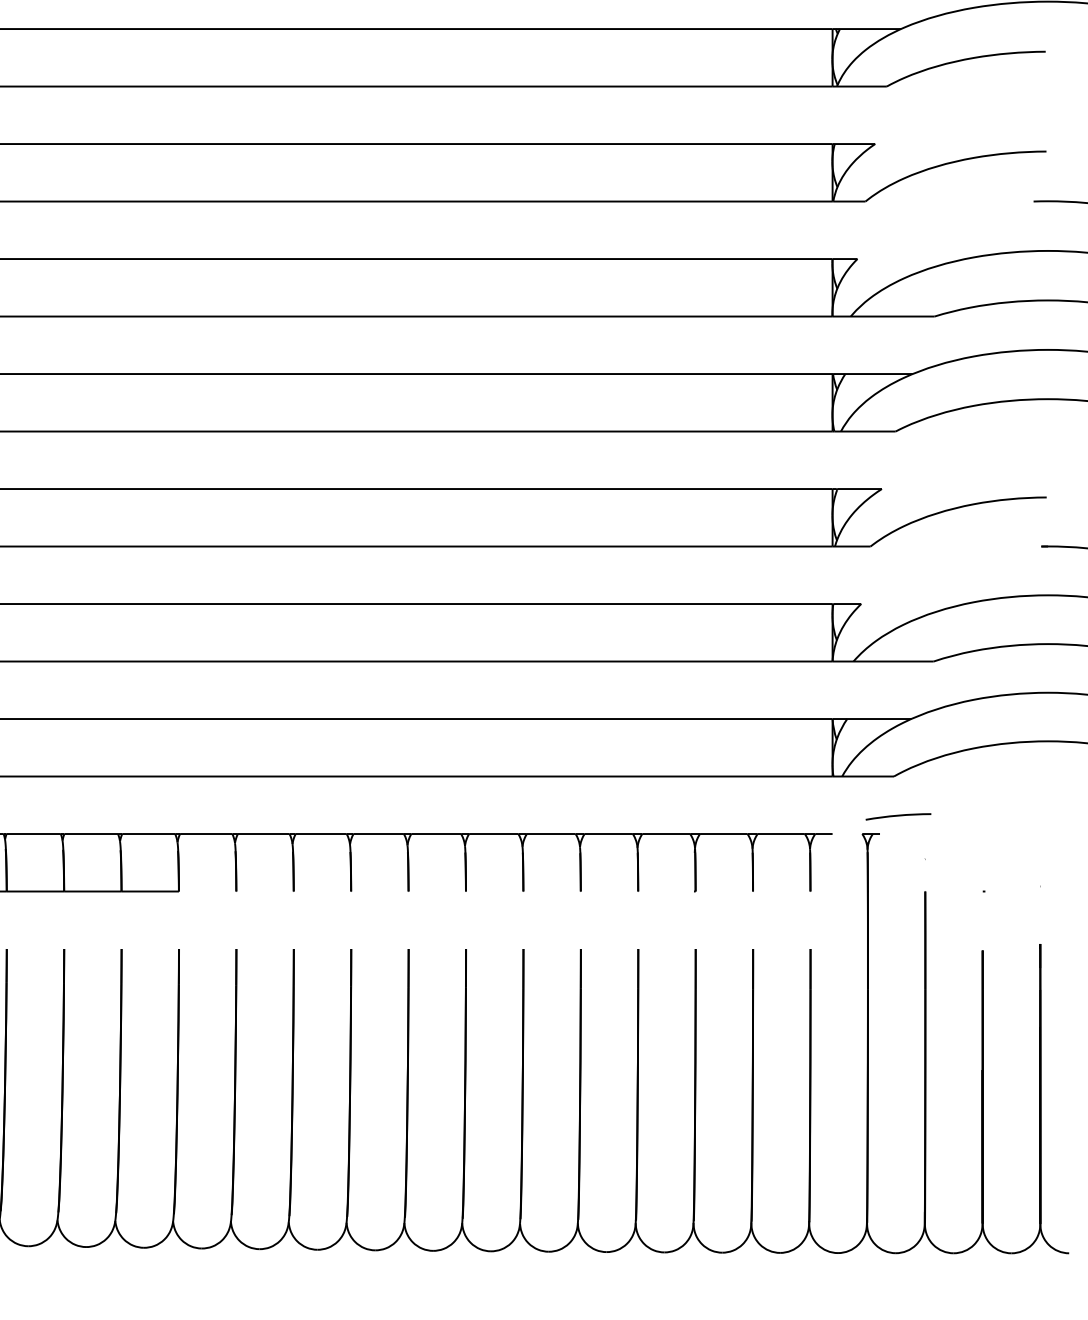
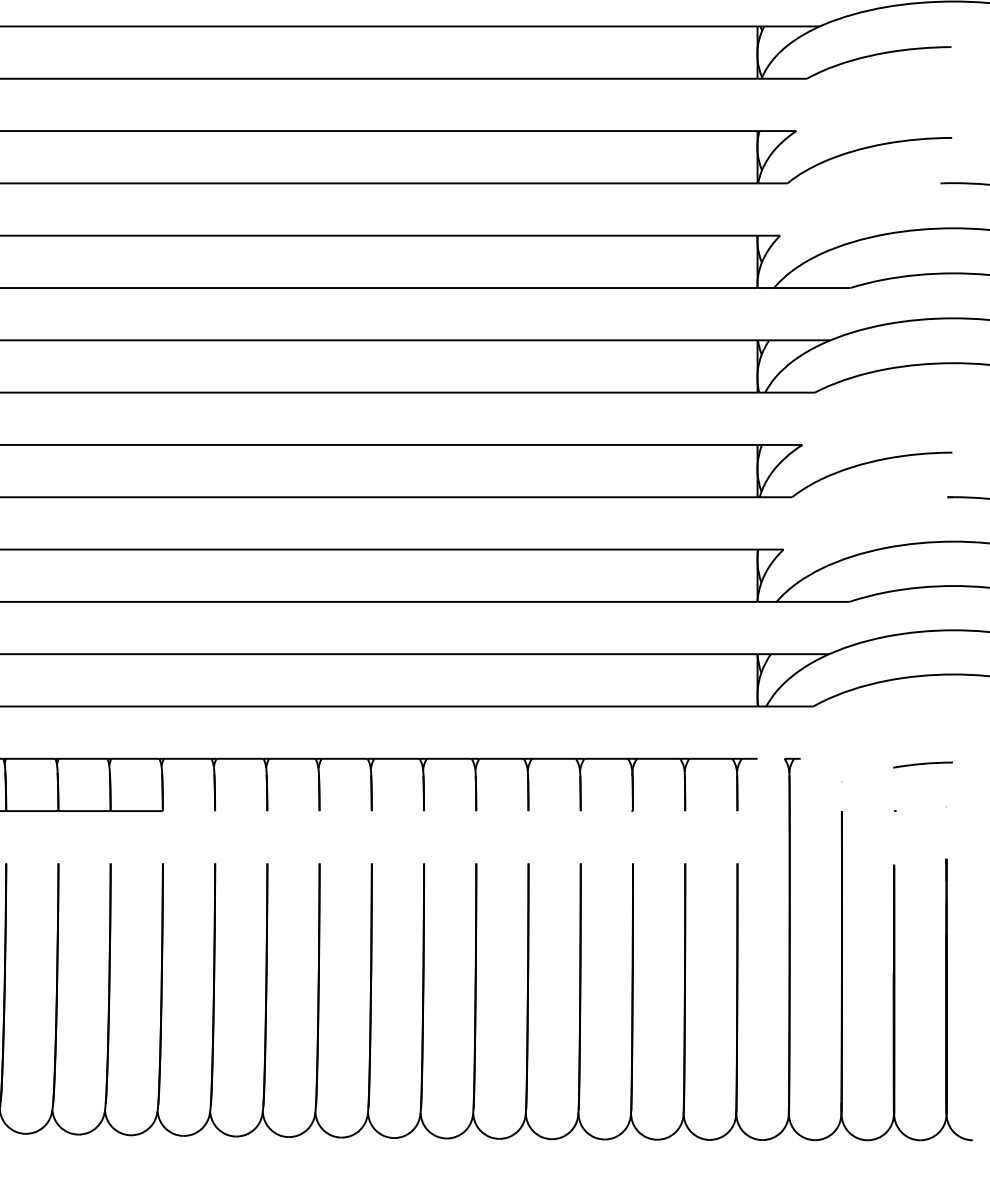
curve: (898, 816) -> (923, 764), moved

